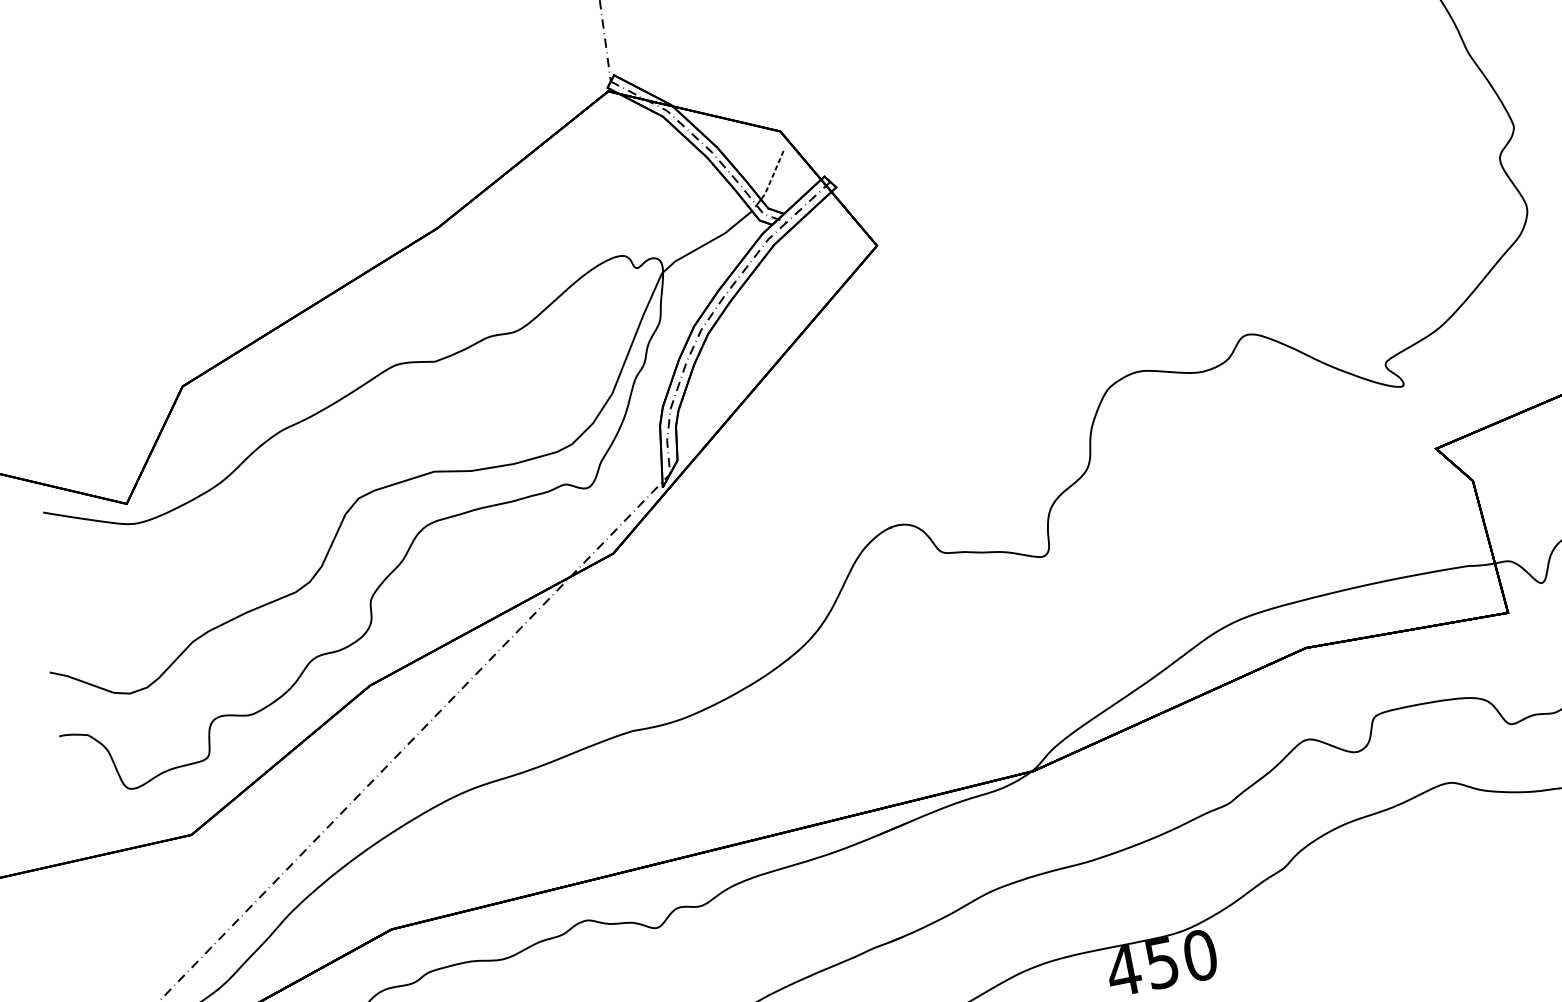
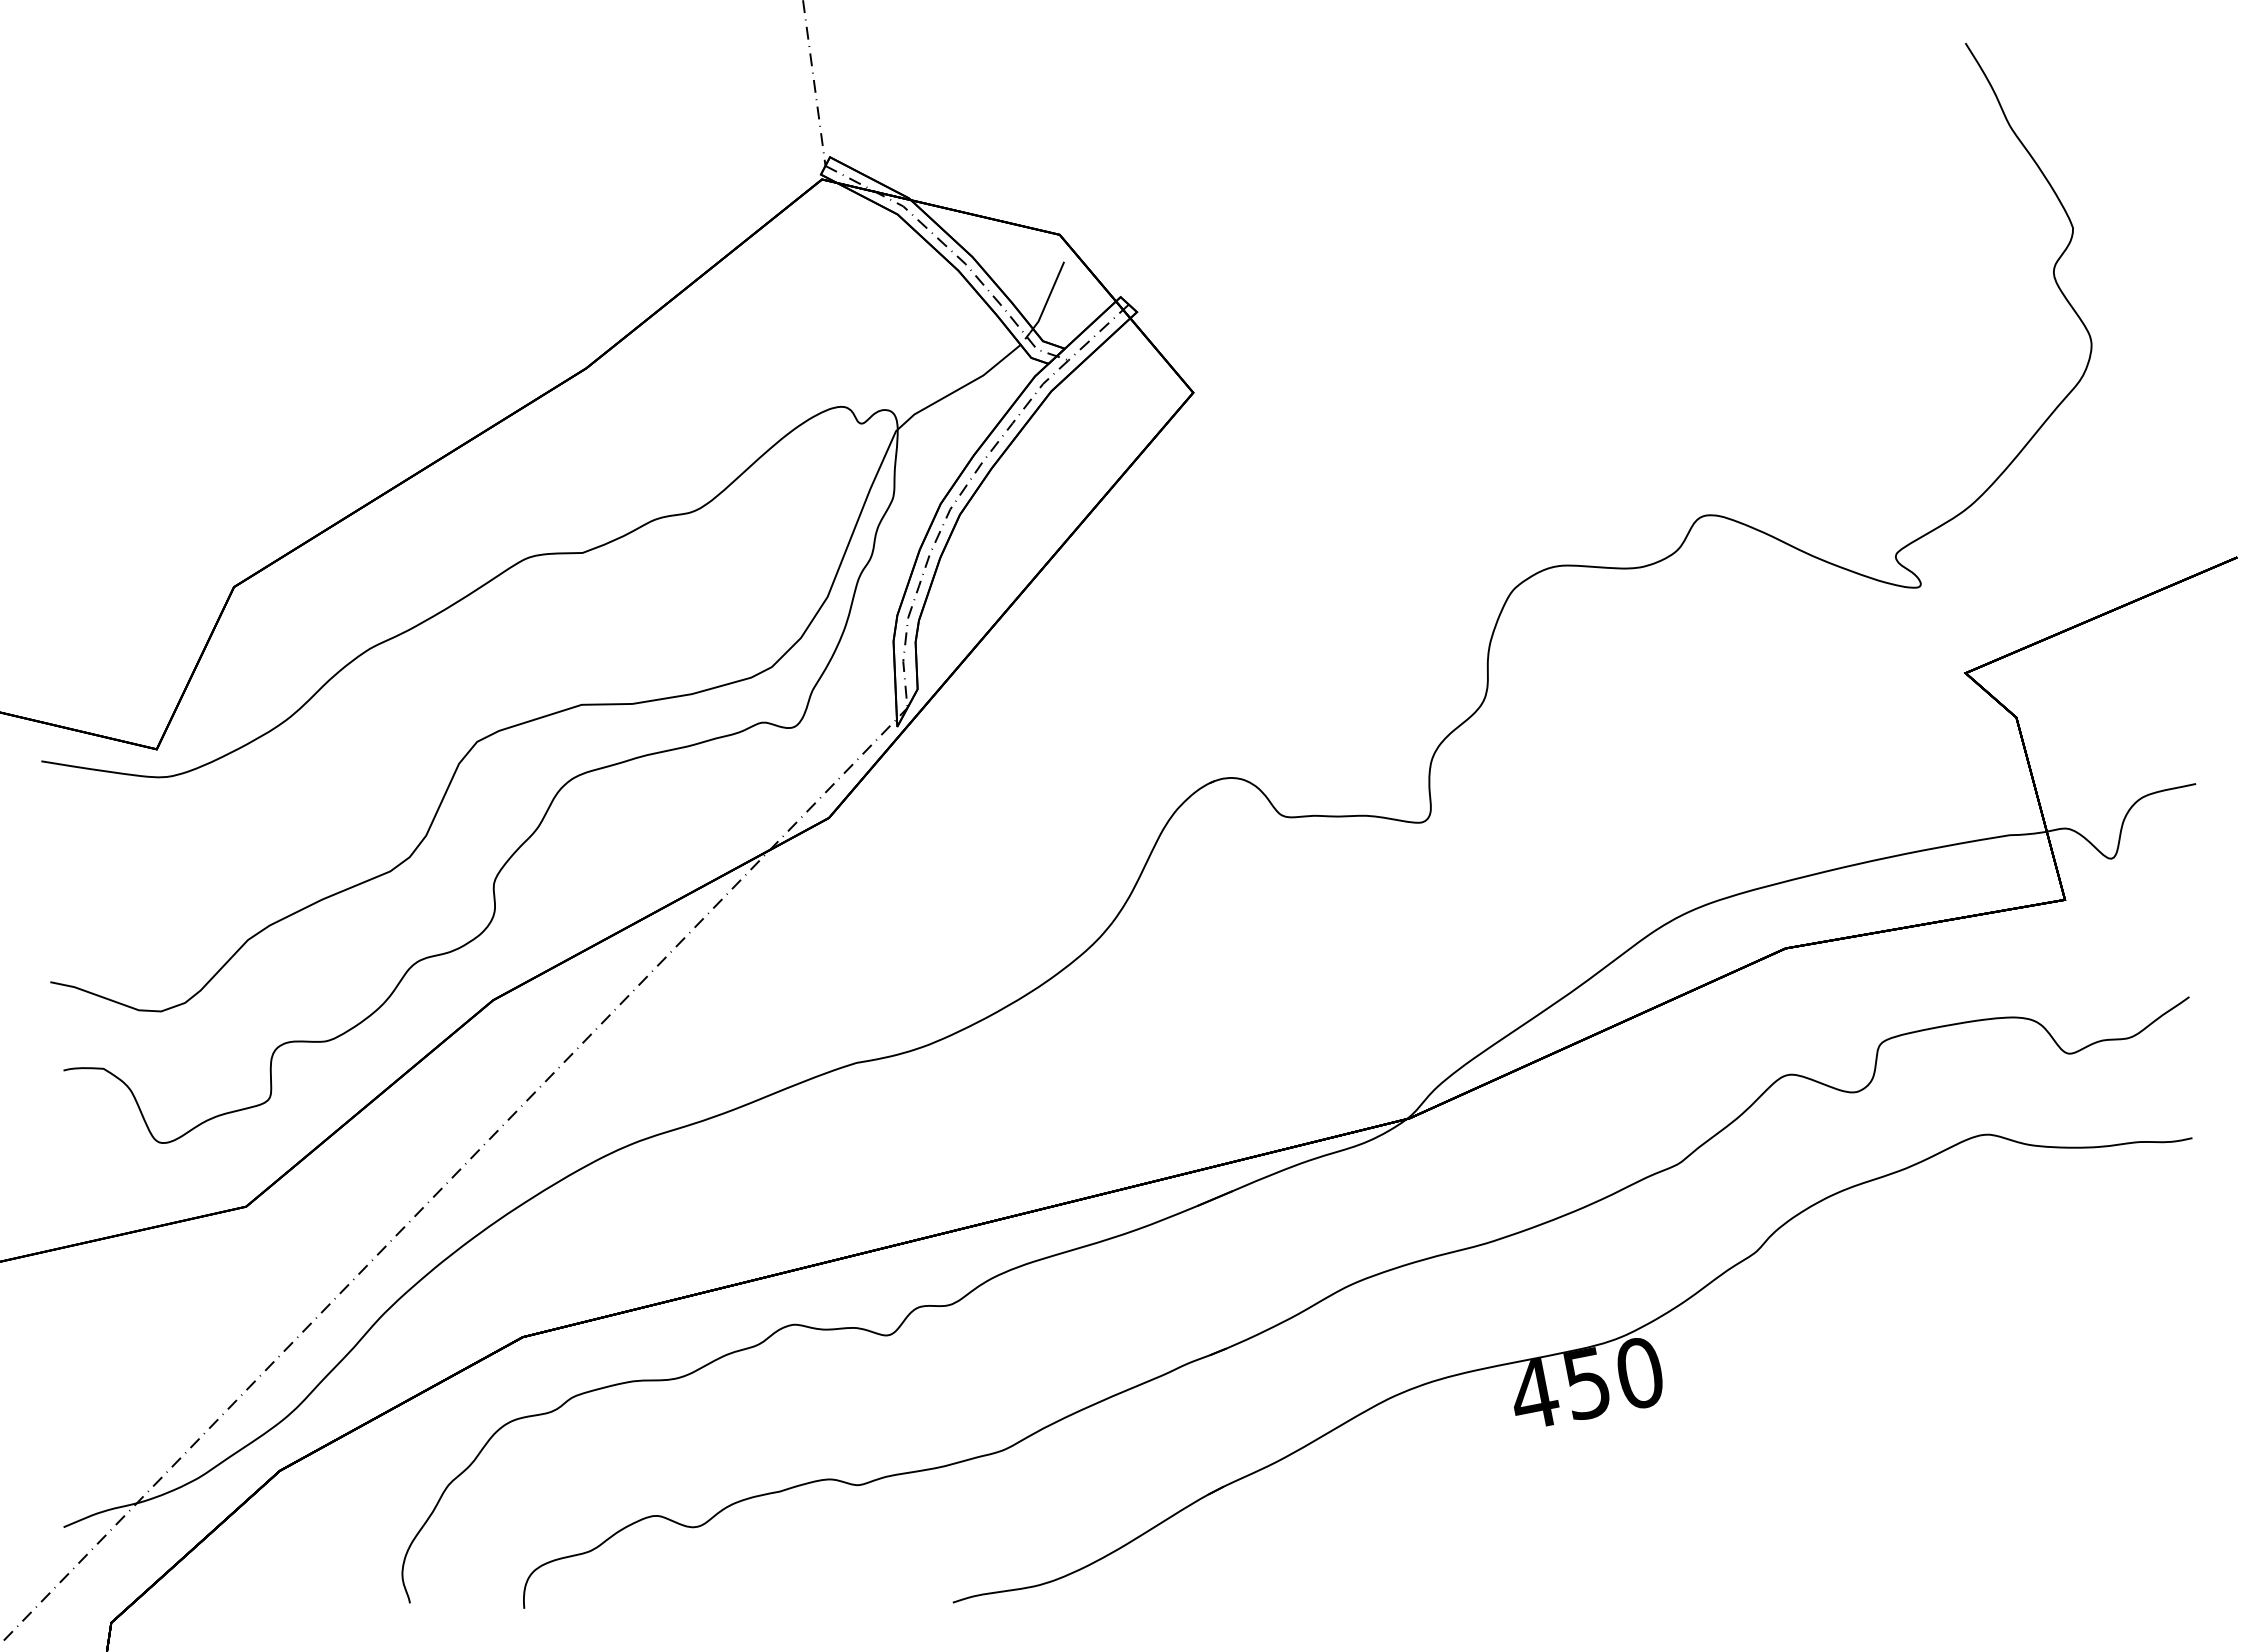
line: (772, 176) -> (1049, 296), dashed -> solid

